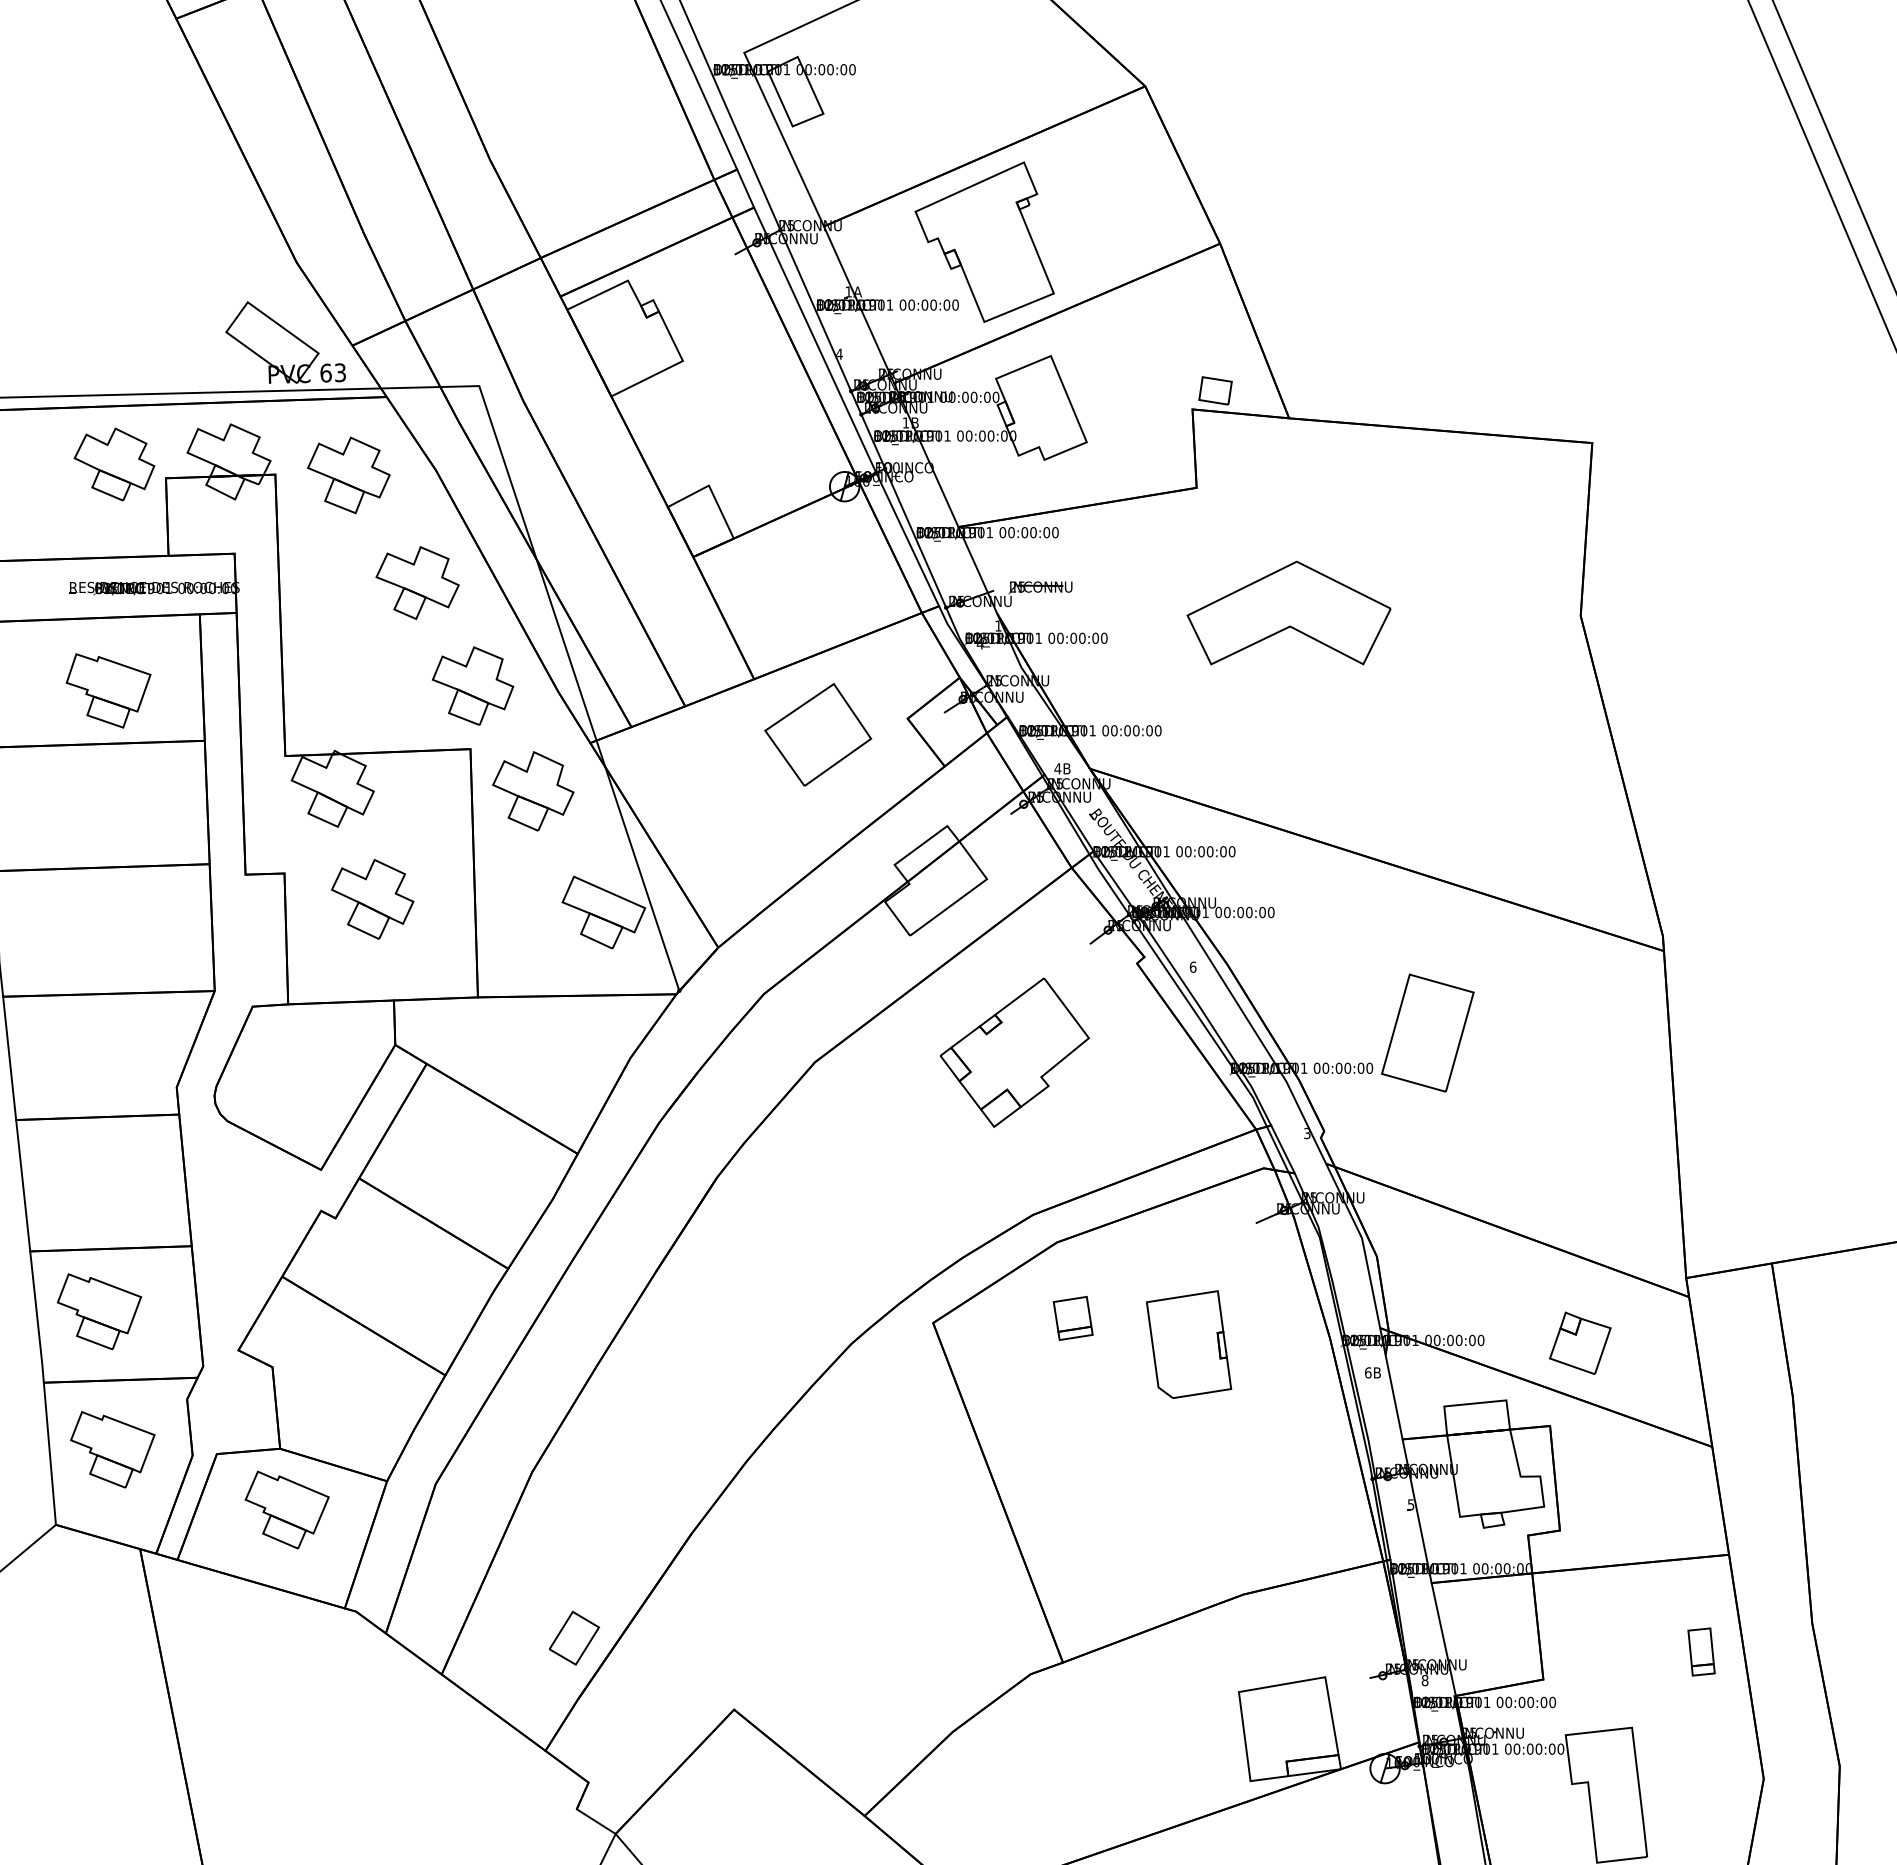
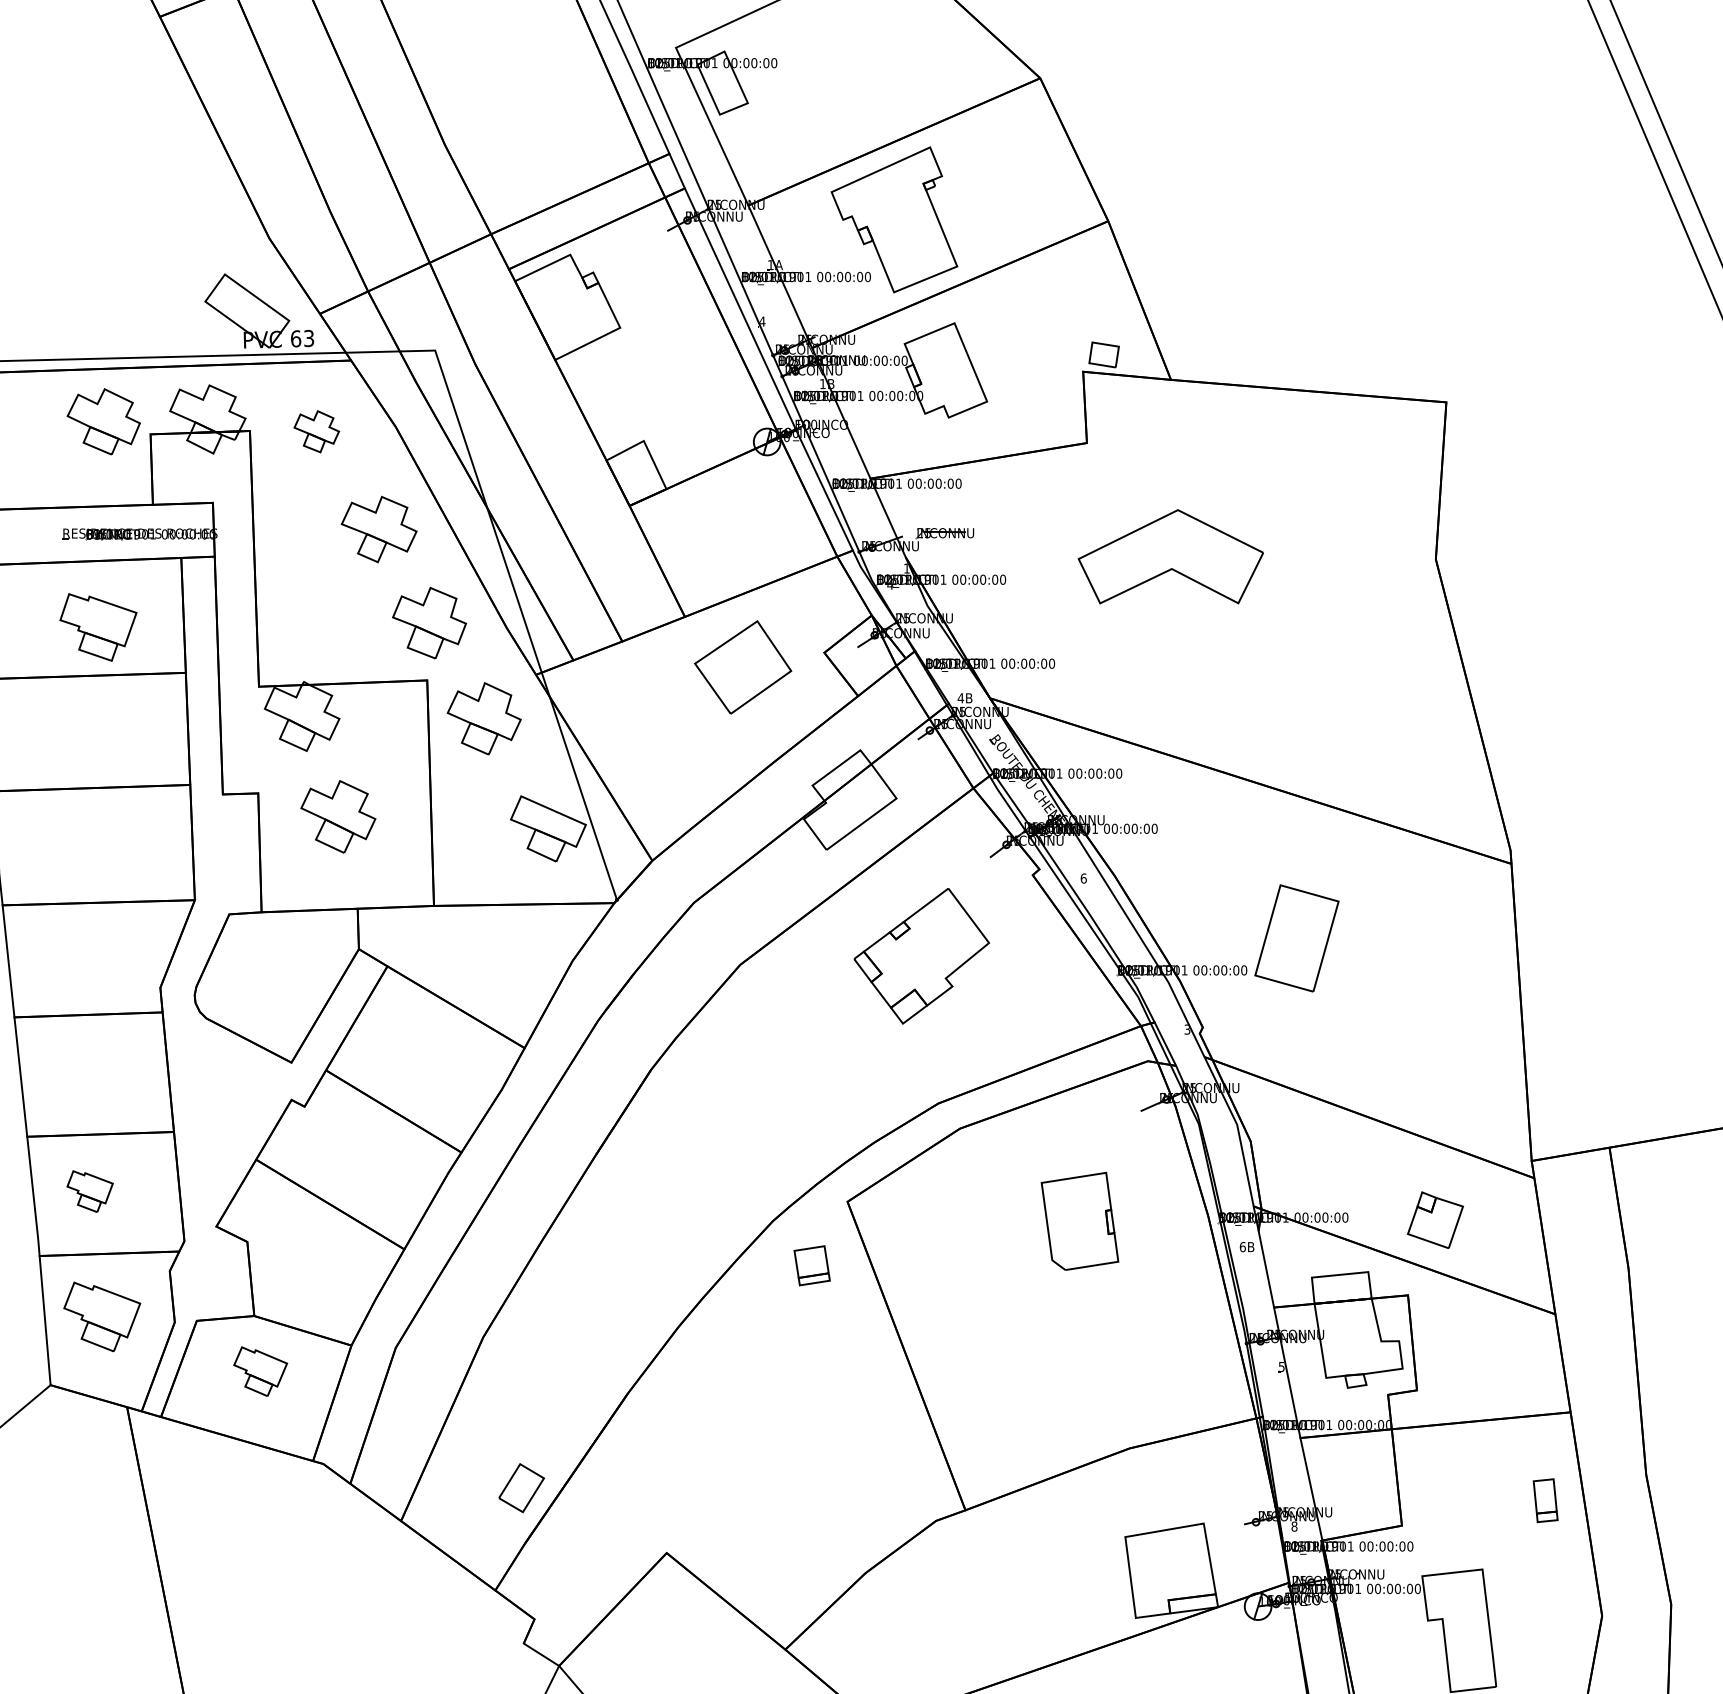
part: (348, 475) -> (316, 431), size x0.6
part: (99, 1311) -> (90, 1191), size x0.6
part: (1072, 1318) -> (811, 1265), moved
part: (286, 1509) -> (260, 1371), size x0.7

